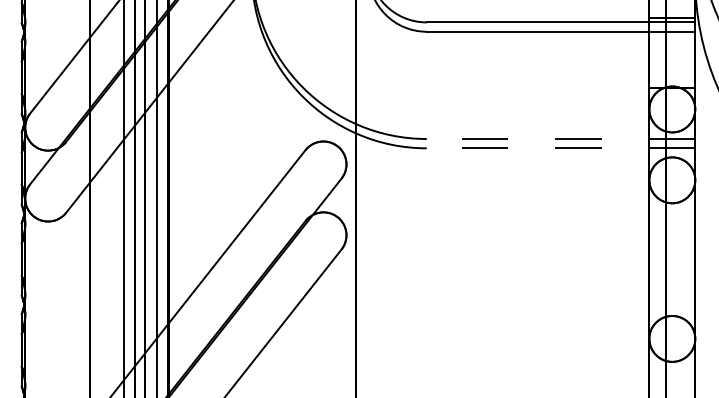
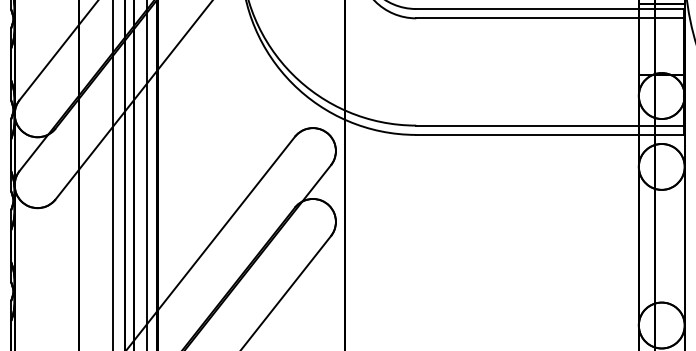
line: (560, 139) -> (549, 126), dashed -> solid
line: (560, 148) -> (549, 135), dashed -> solid

